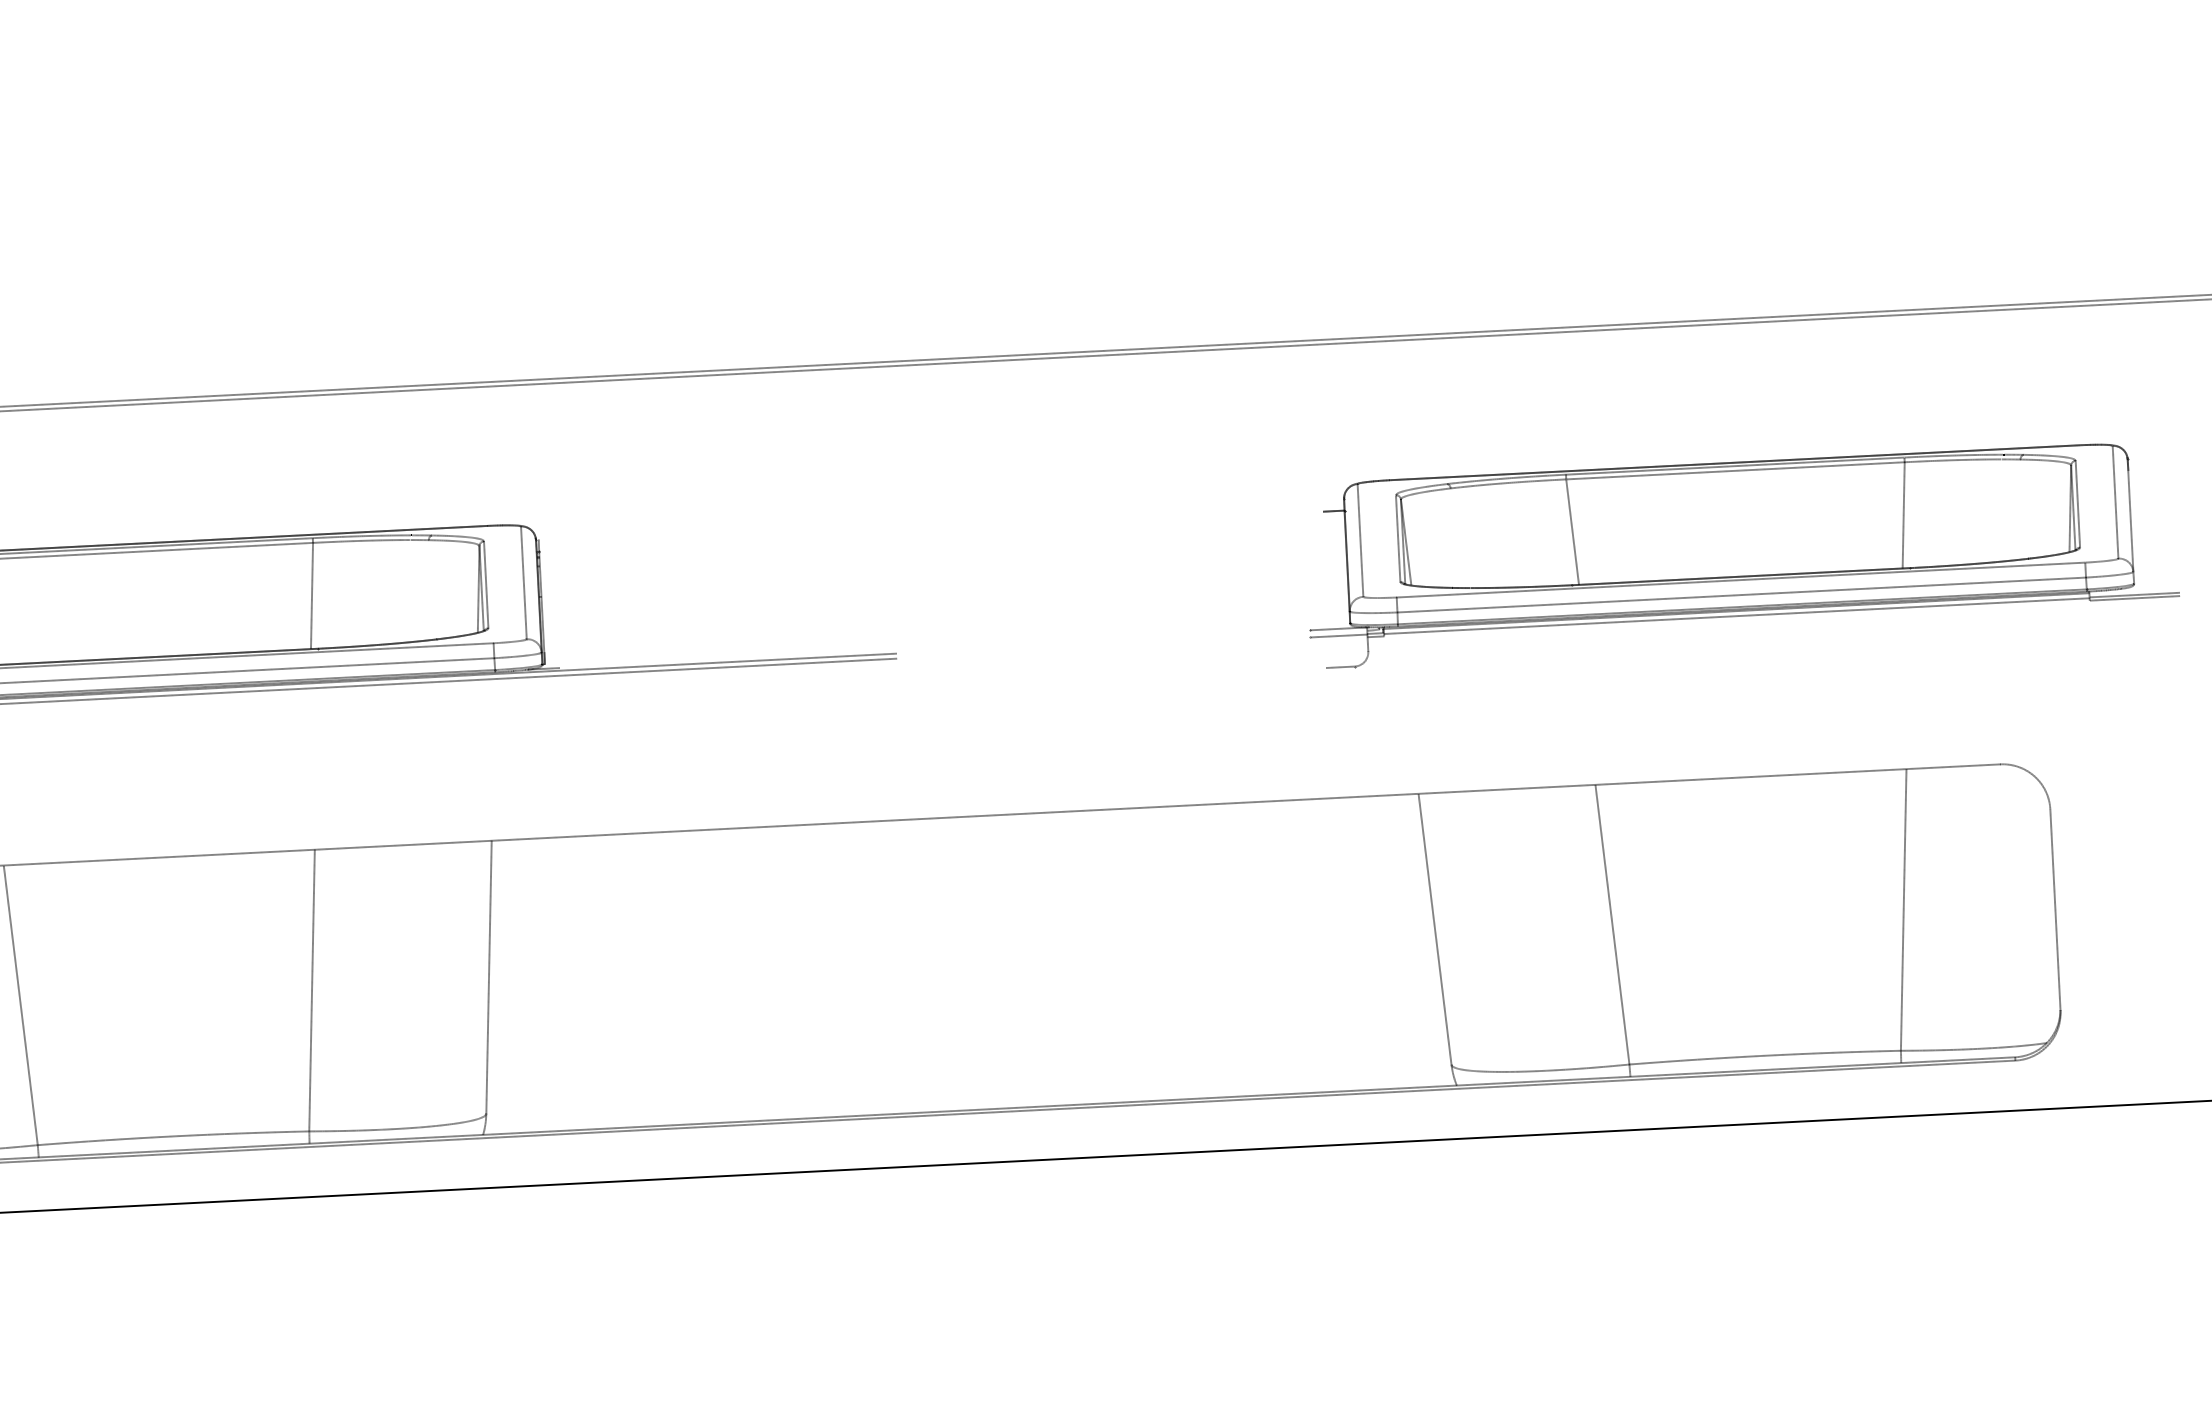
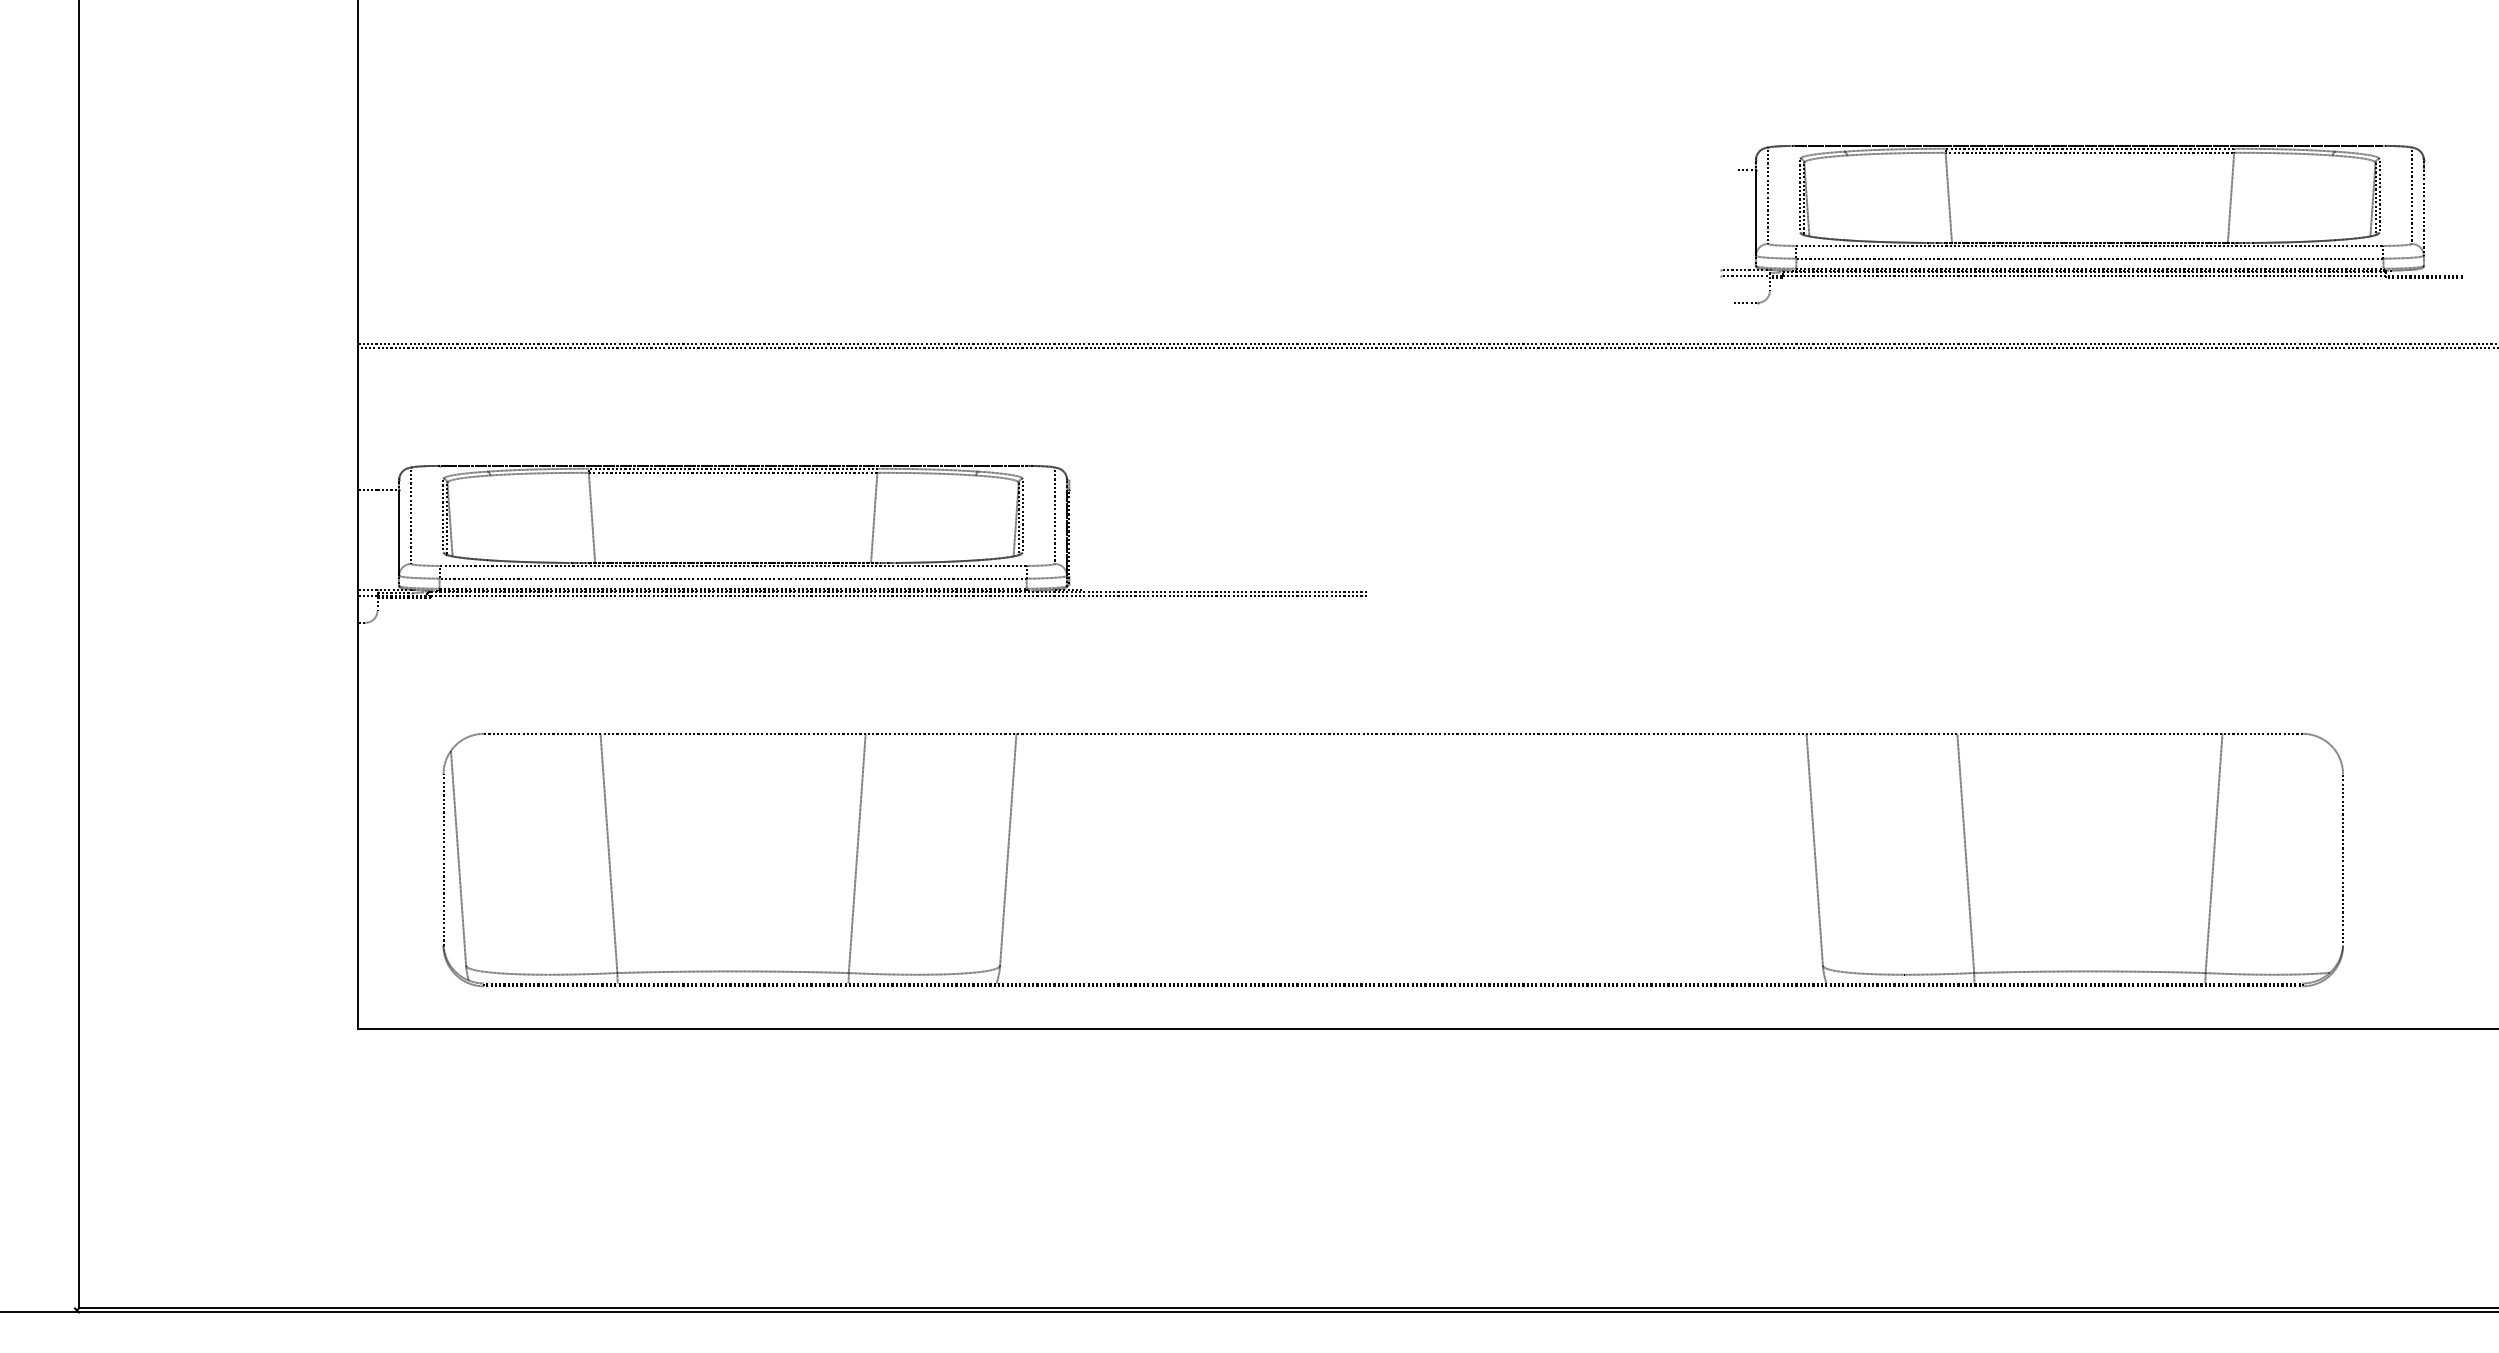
part: (1742, 575) -> (2091, 242), moved

